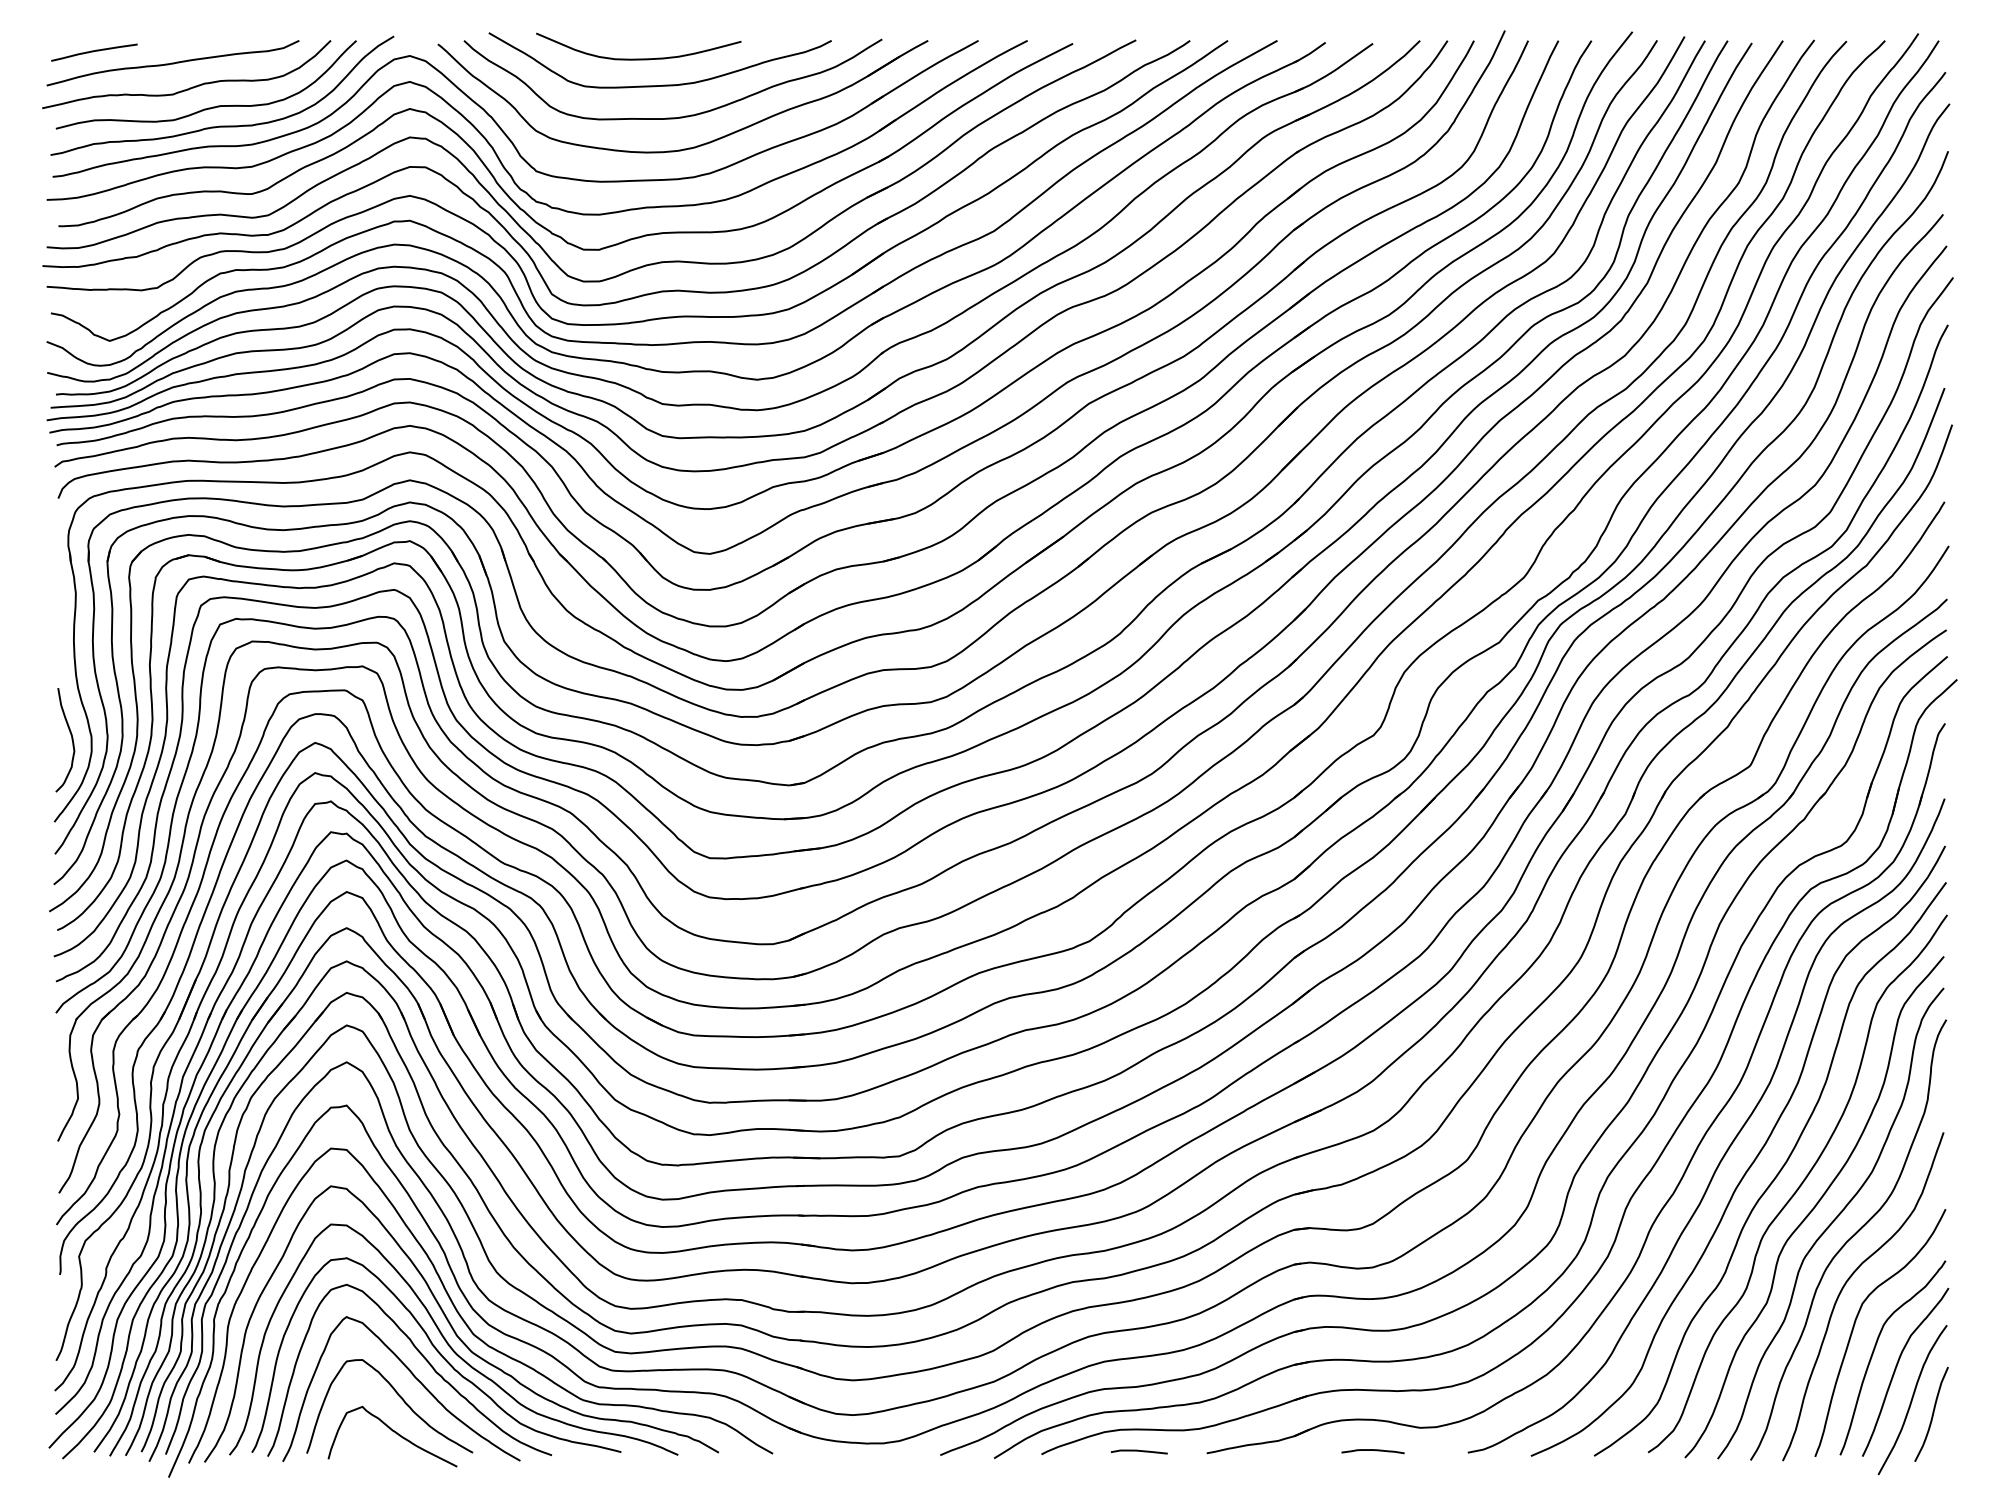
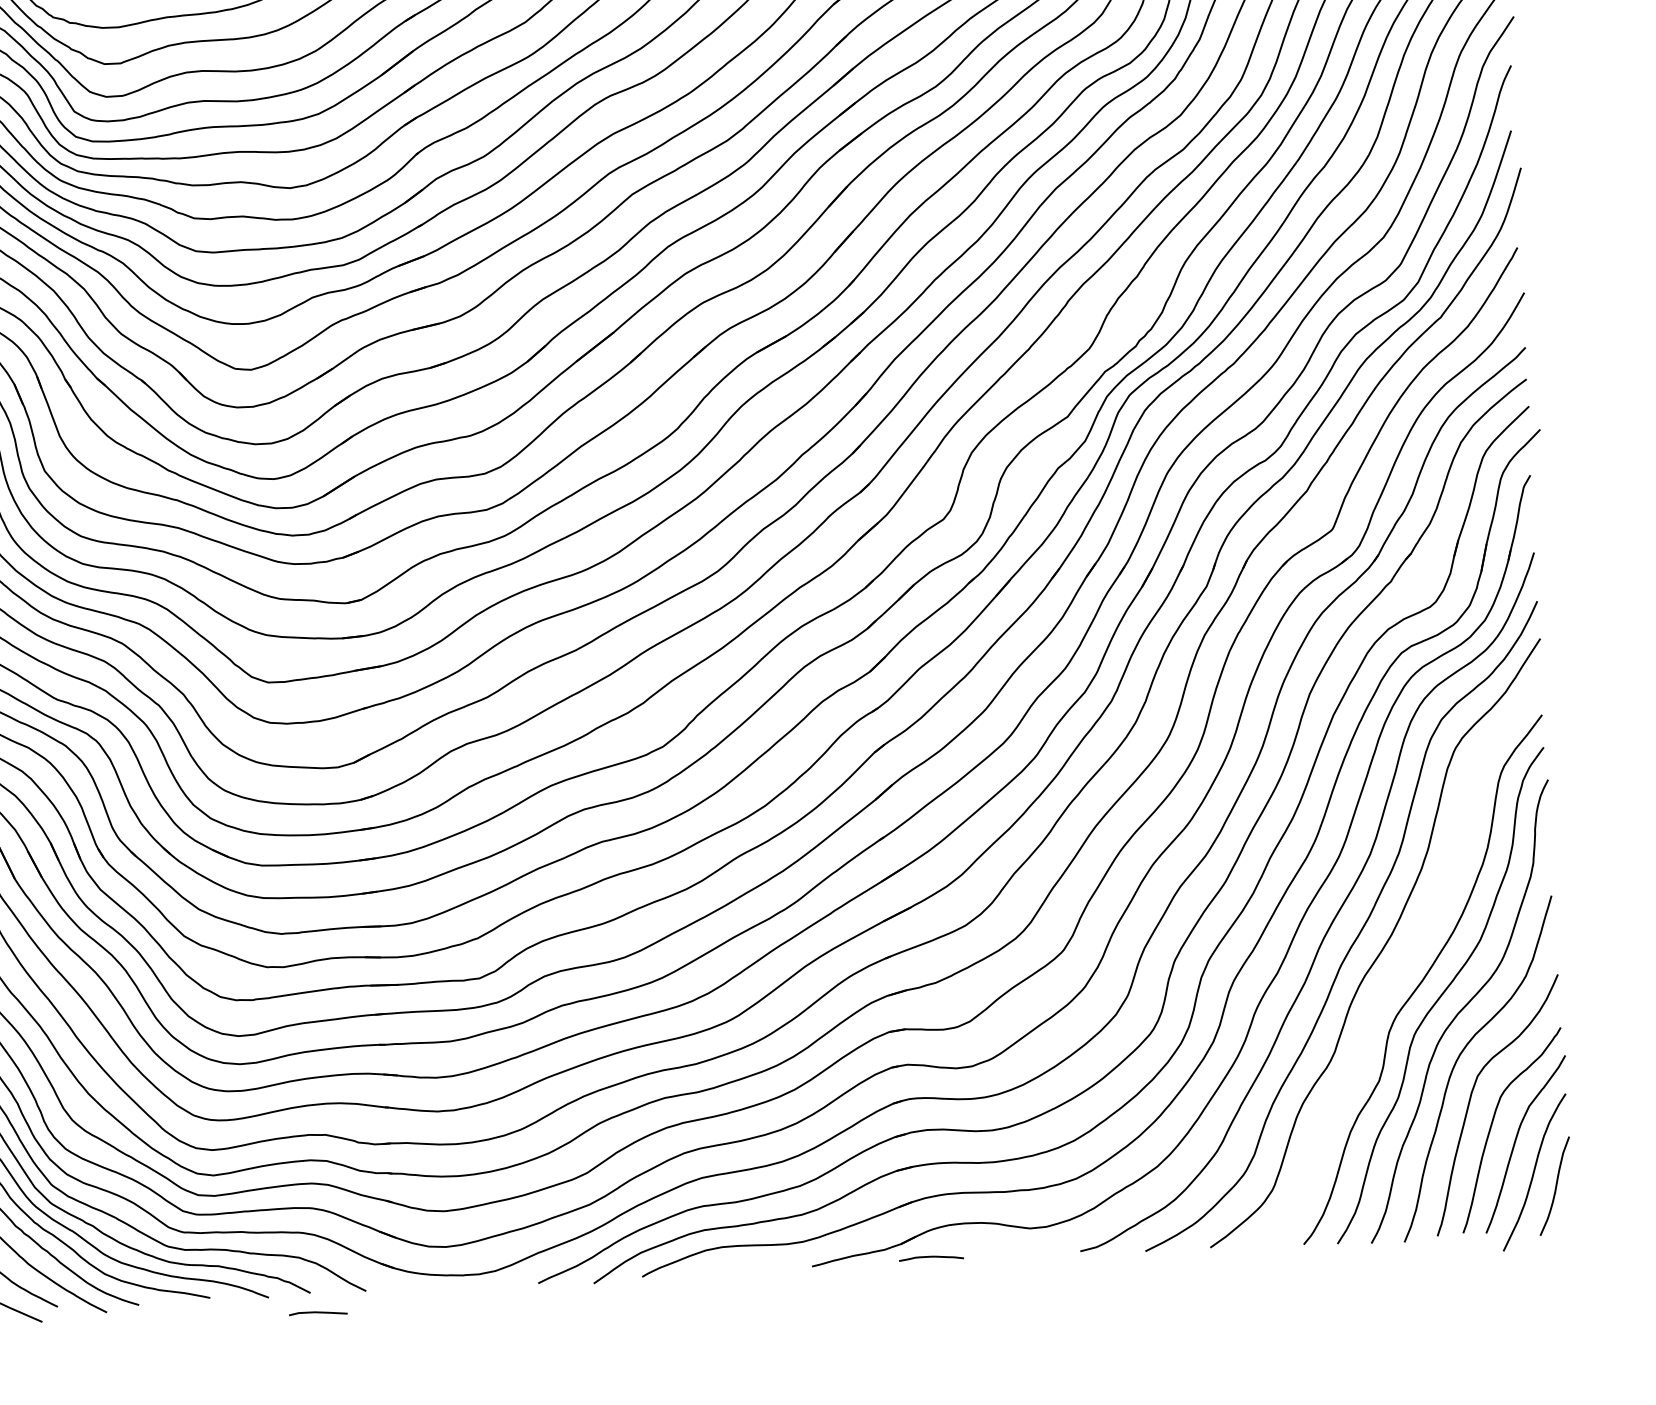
curve: (1799, 1185) -> (1406, 958), removed
curve: (1372, 1450) -> (930, 1257), moved
curve: (1138, 1451) -> (317, 1313), moved

